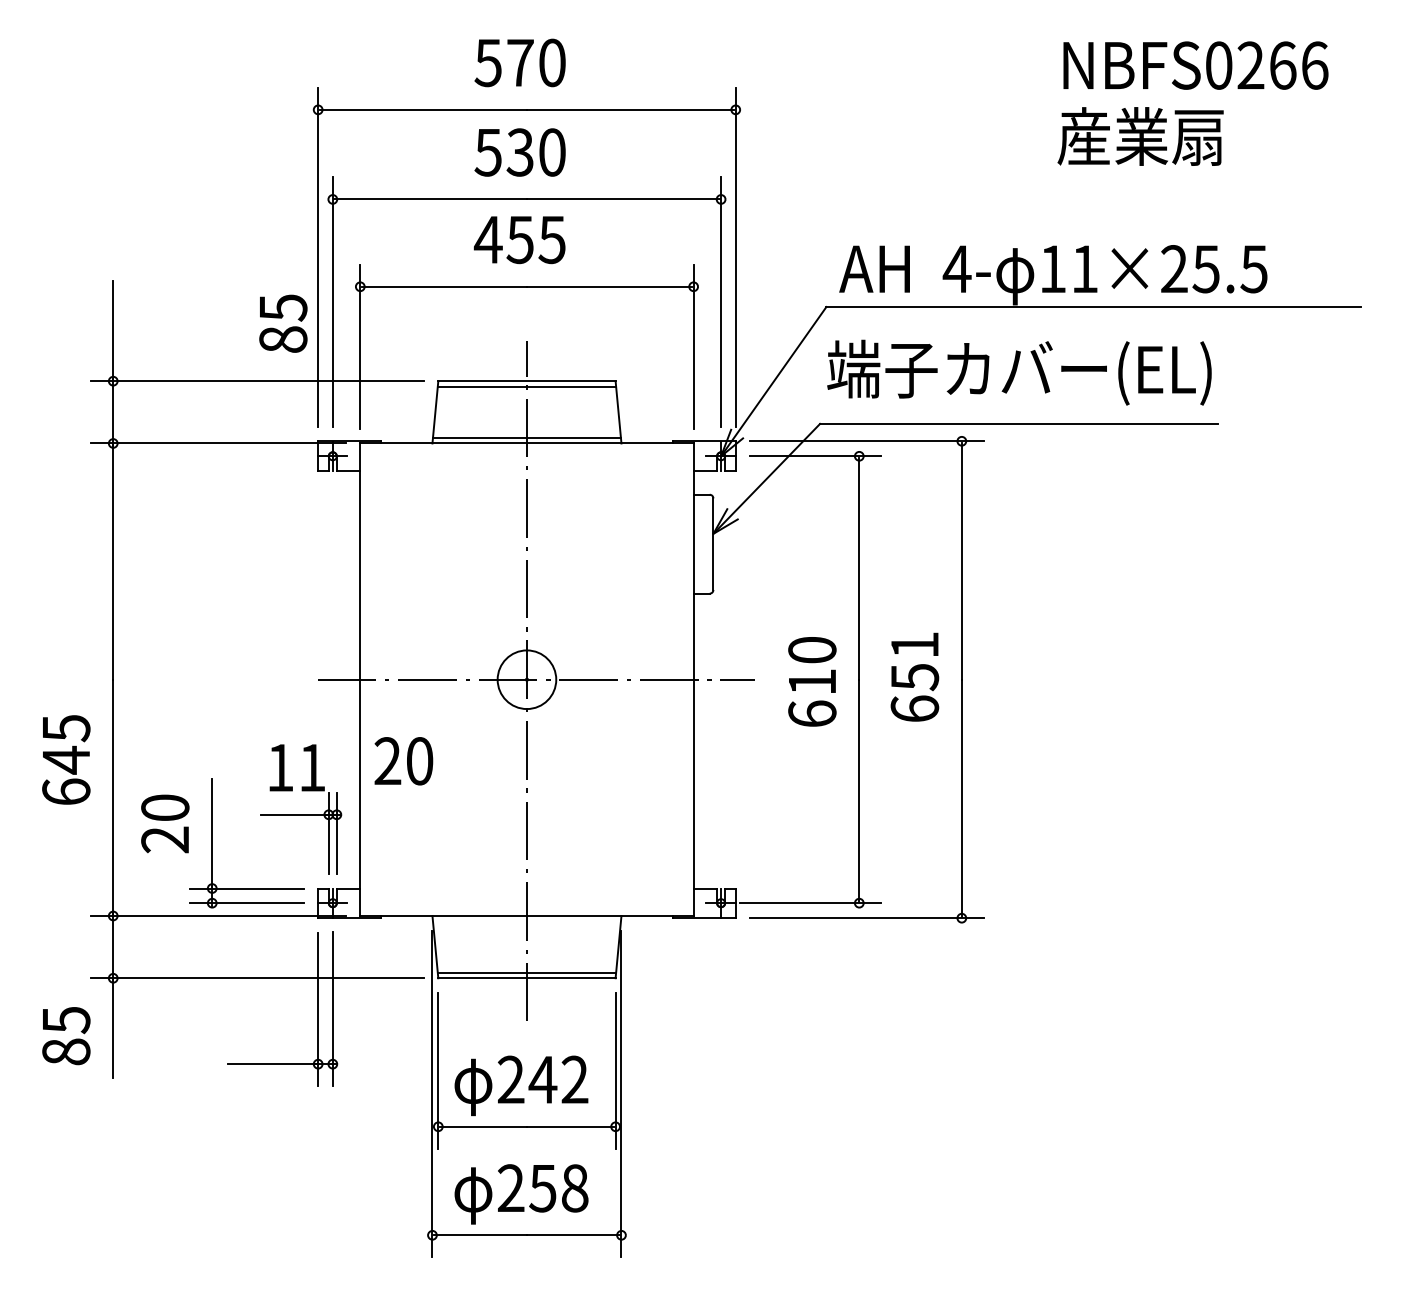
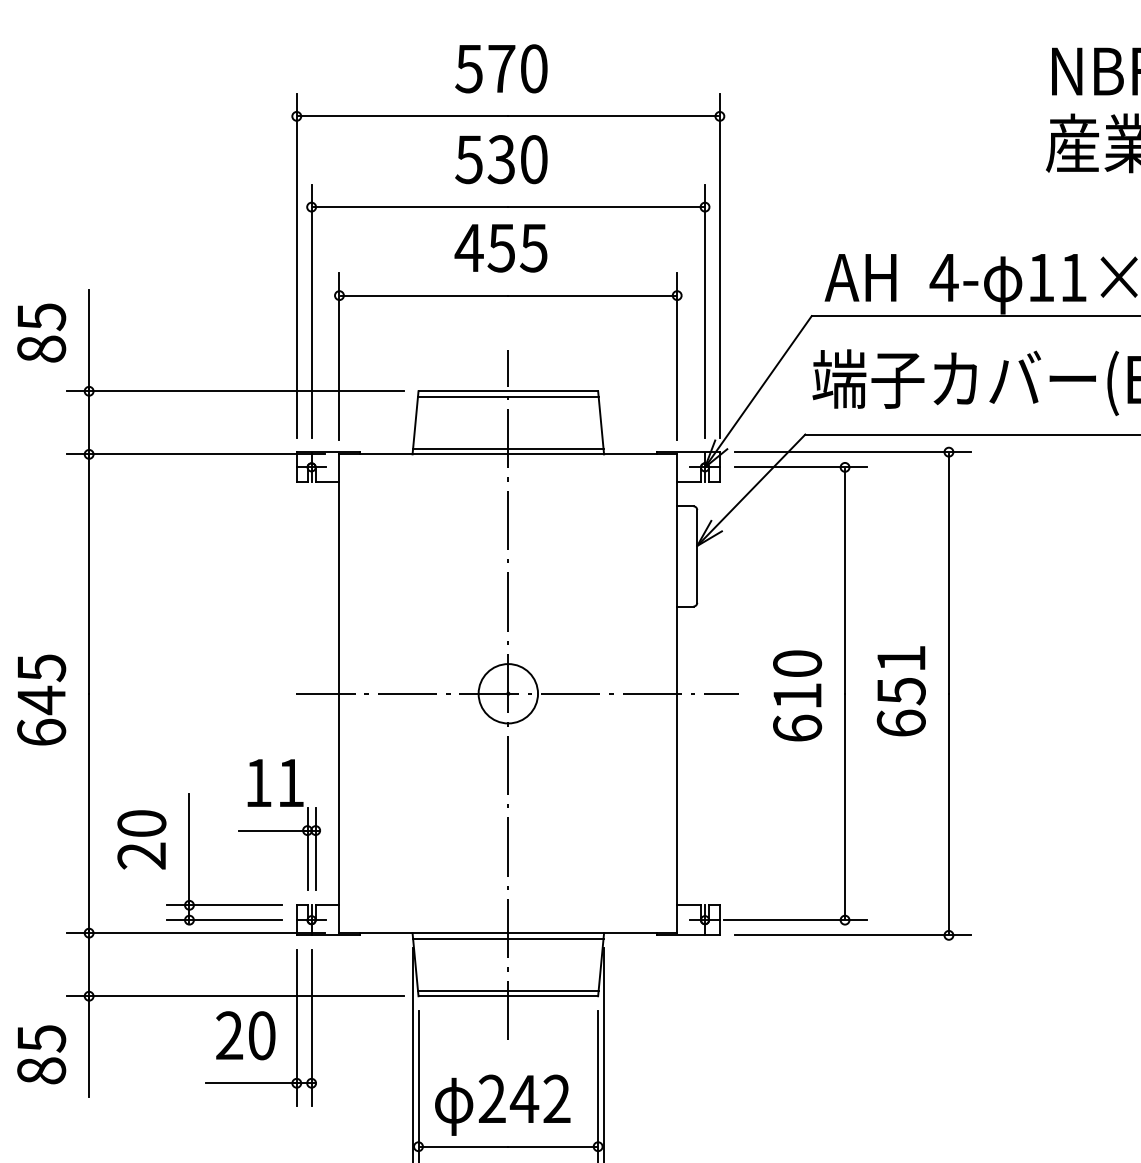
text: (283, 323) -> (41, 332), moved
text: (66, 759) -> (41, 699), moved
text: (403, 761) -> (245, 1035), moved
line: (526, 921) -> (507, 938), added

